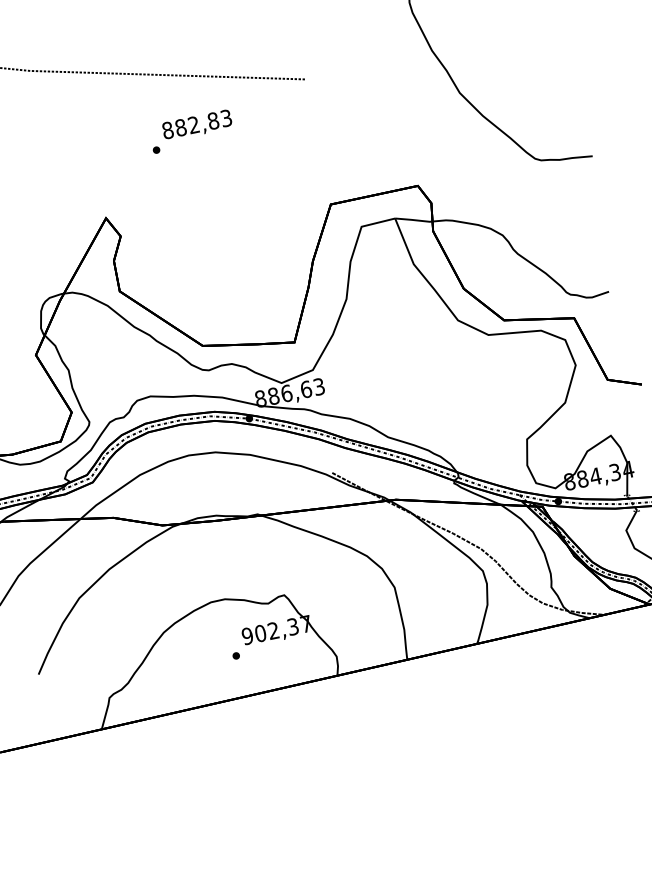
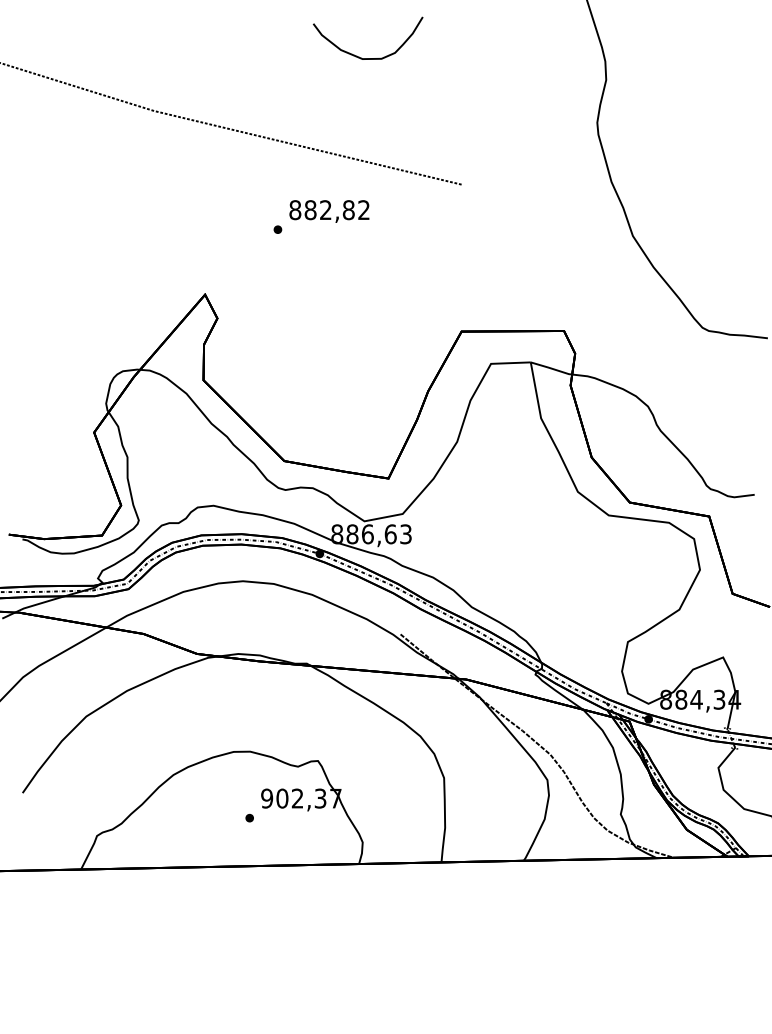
text: (226, 118) -> (363, 210), 882,83 -> 882,82

